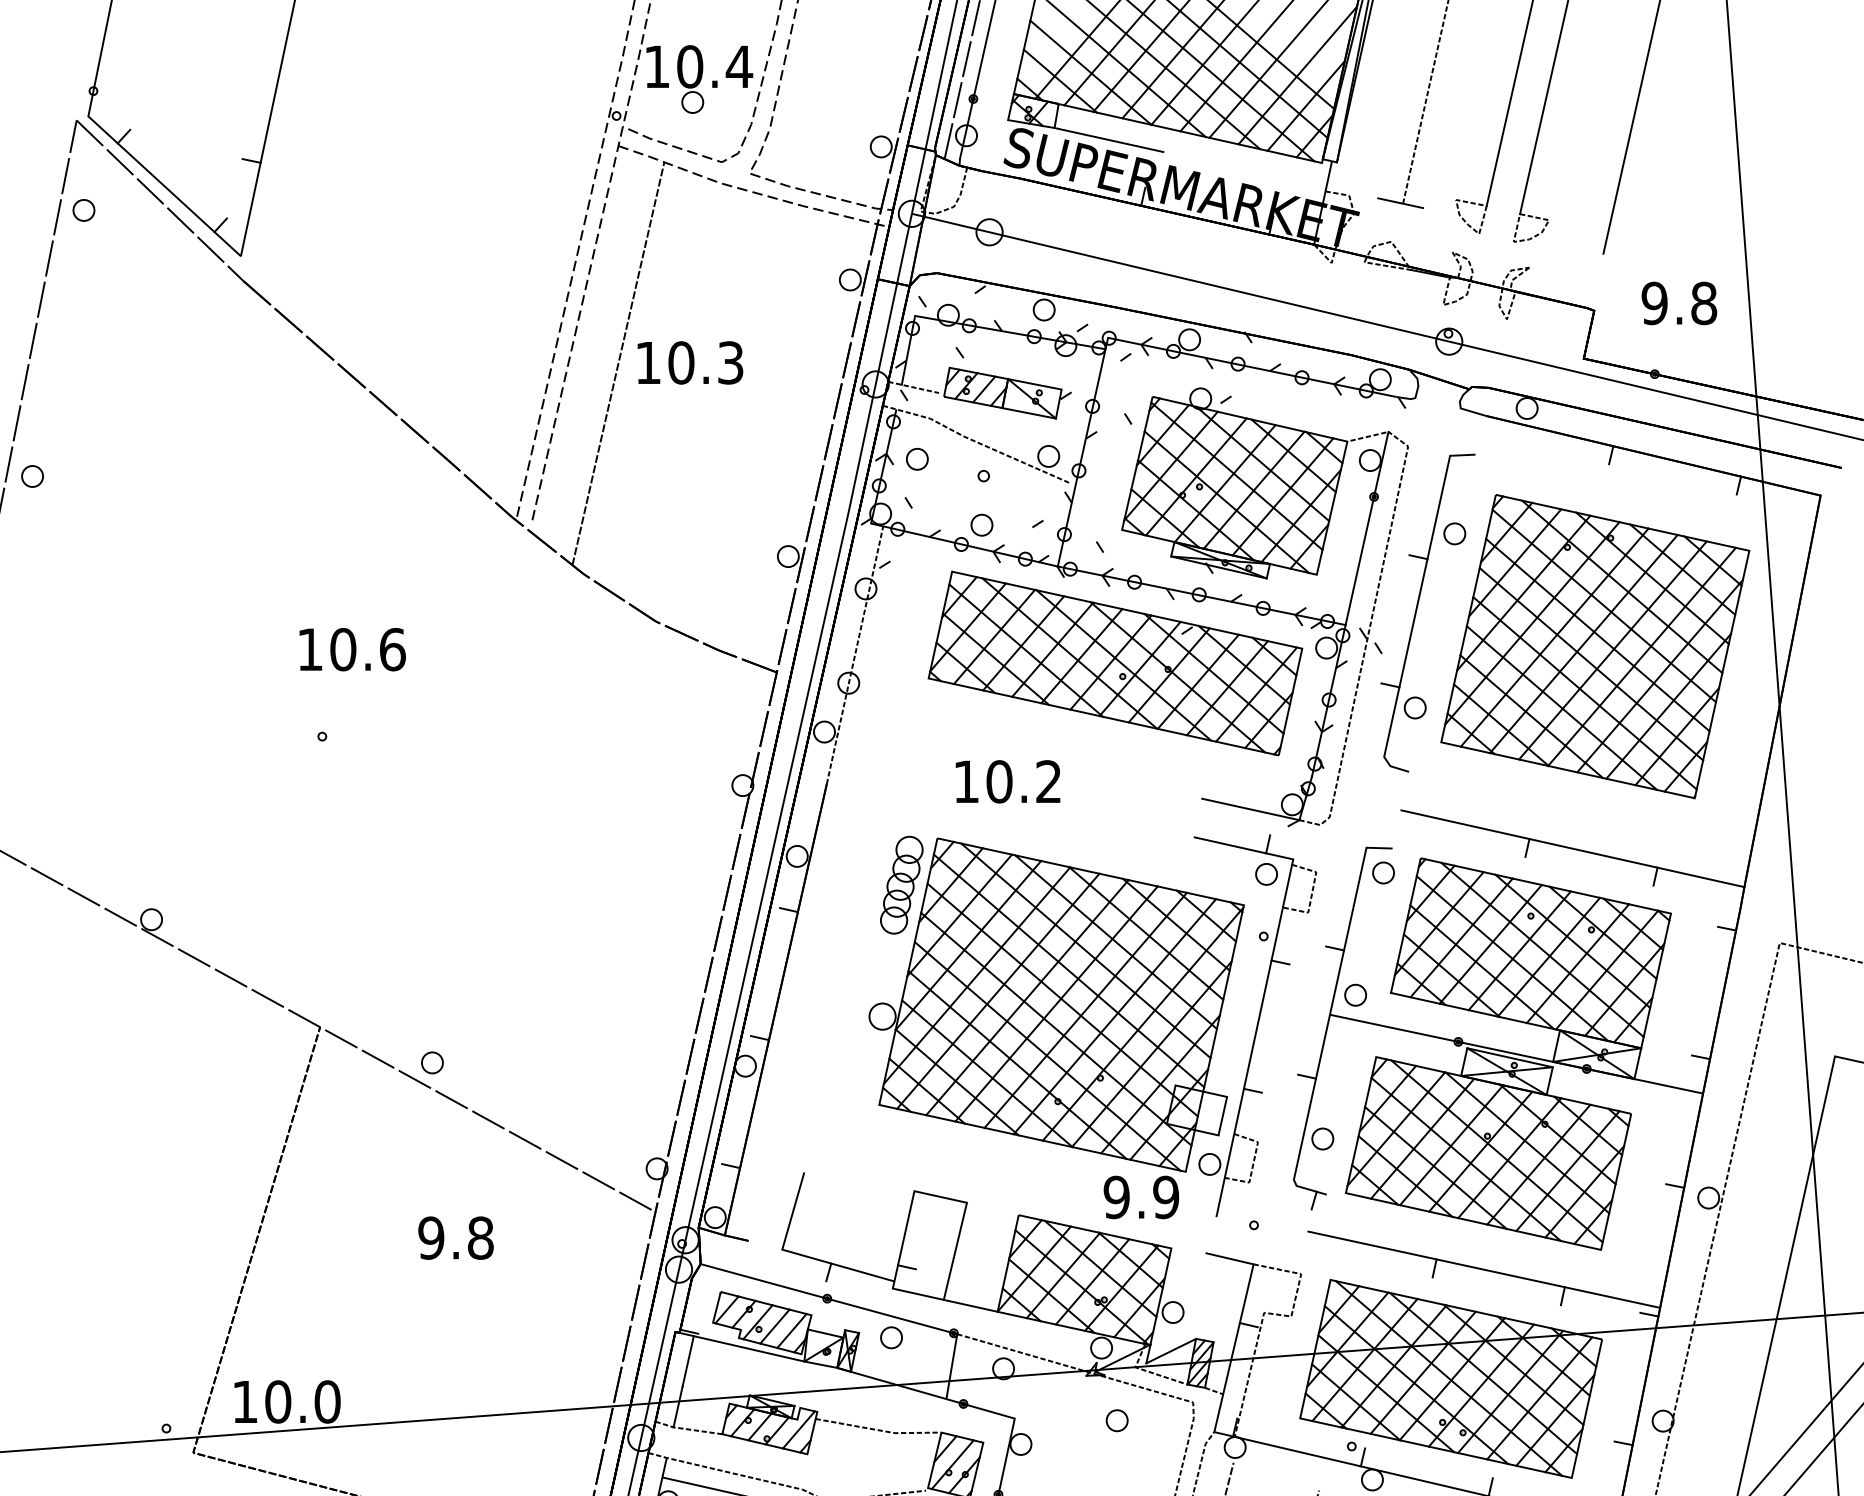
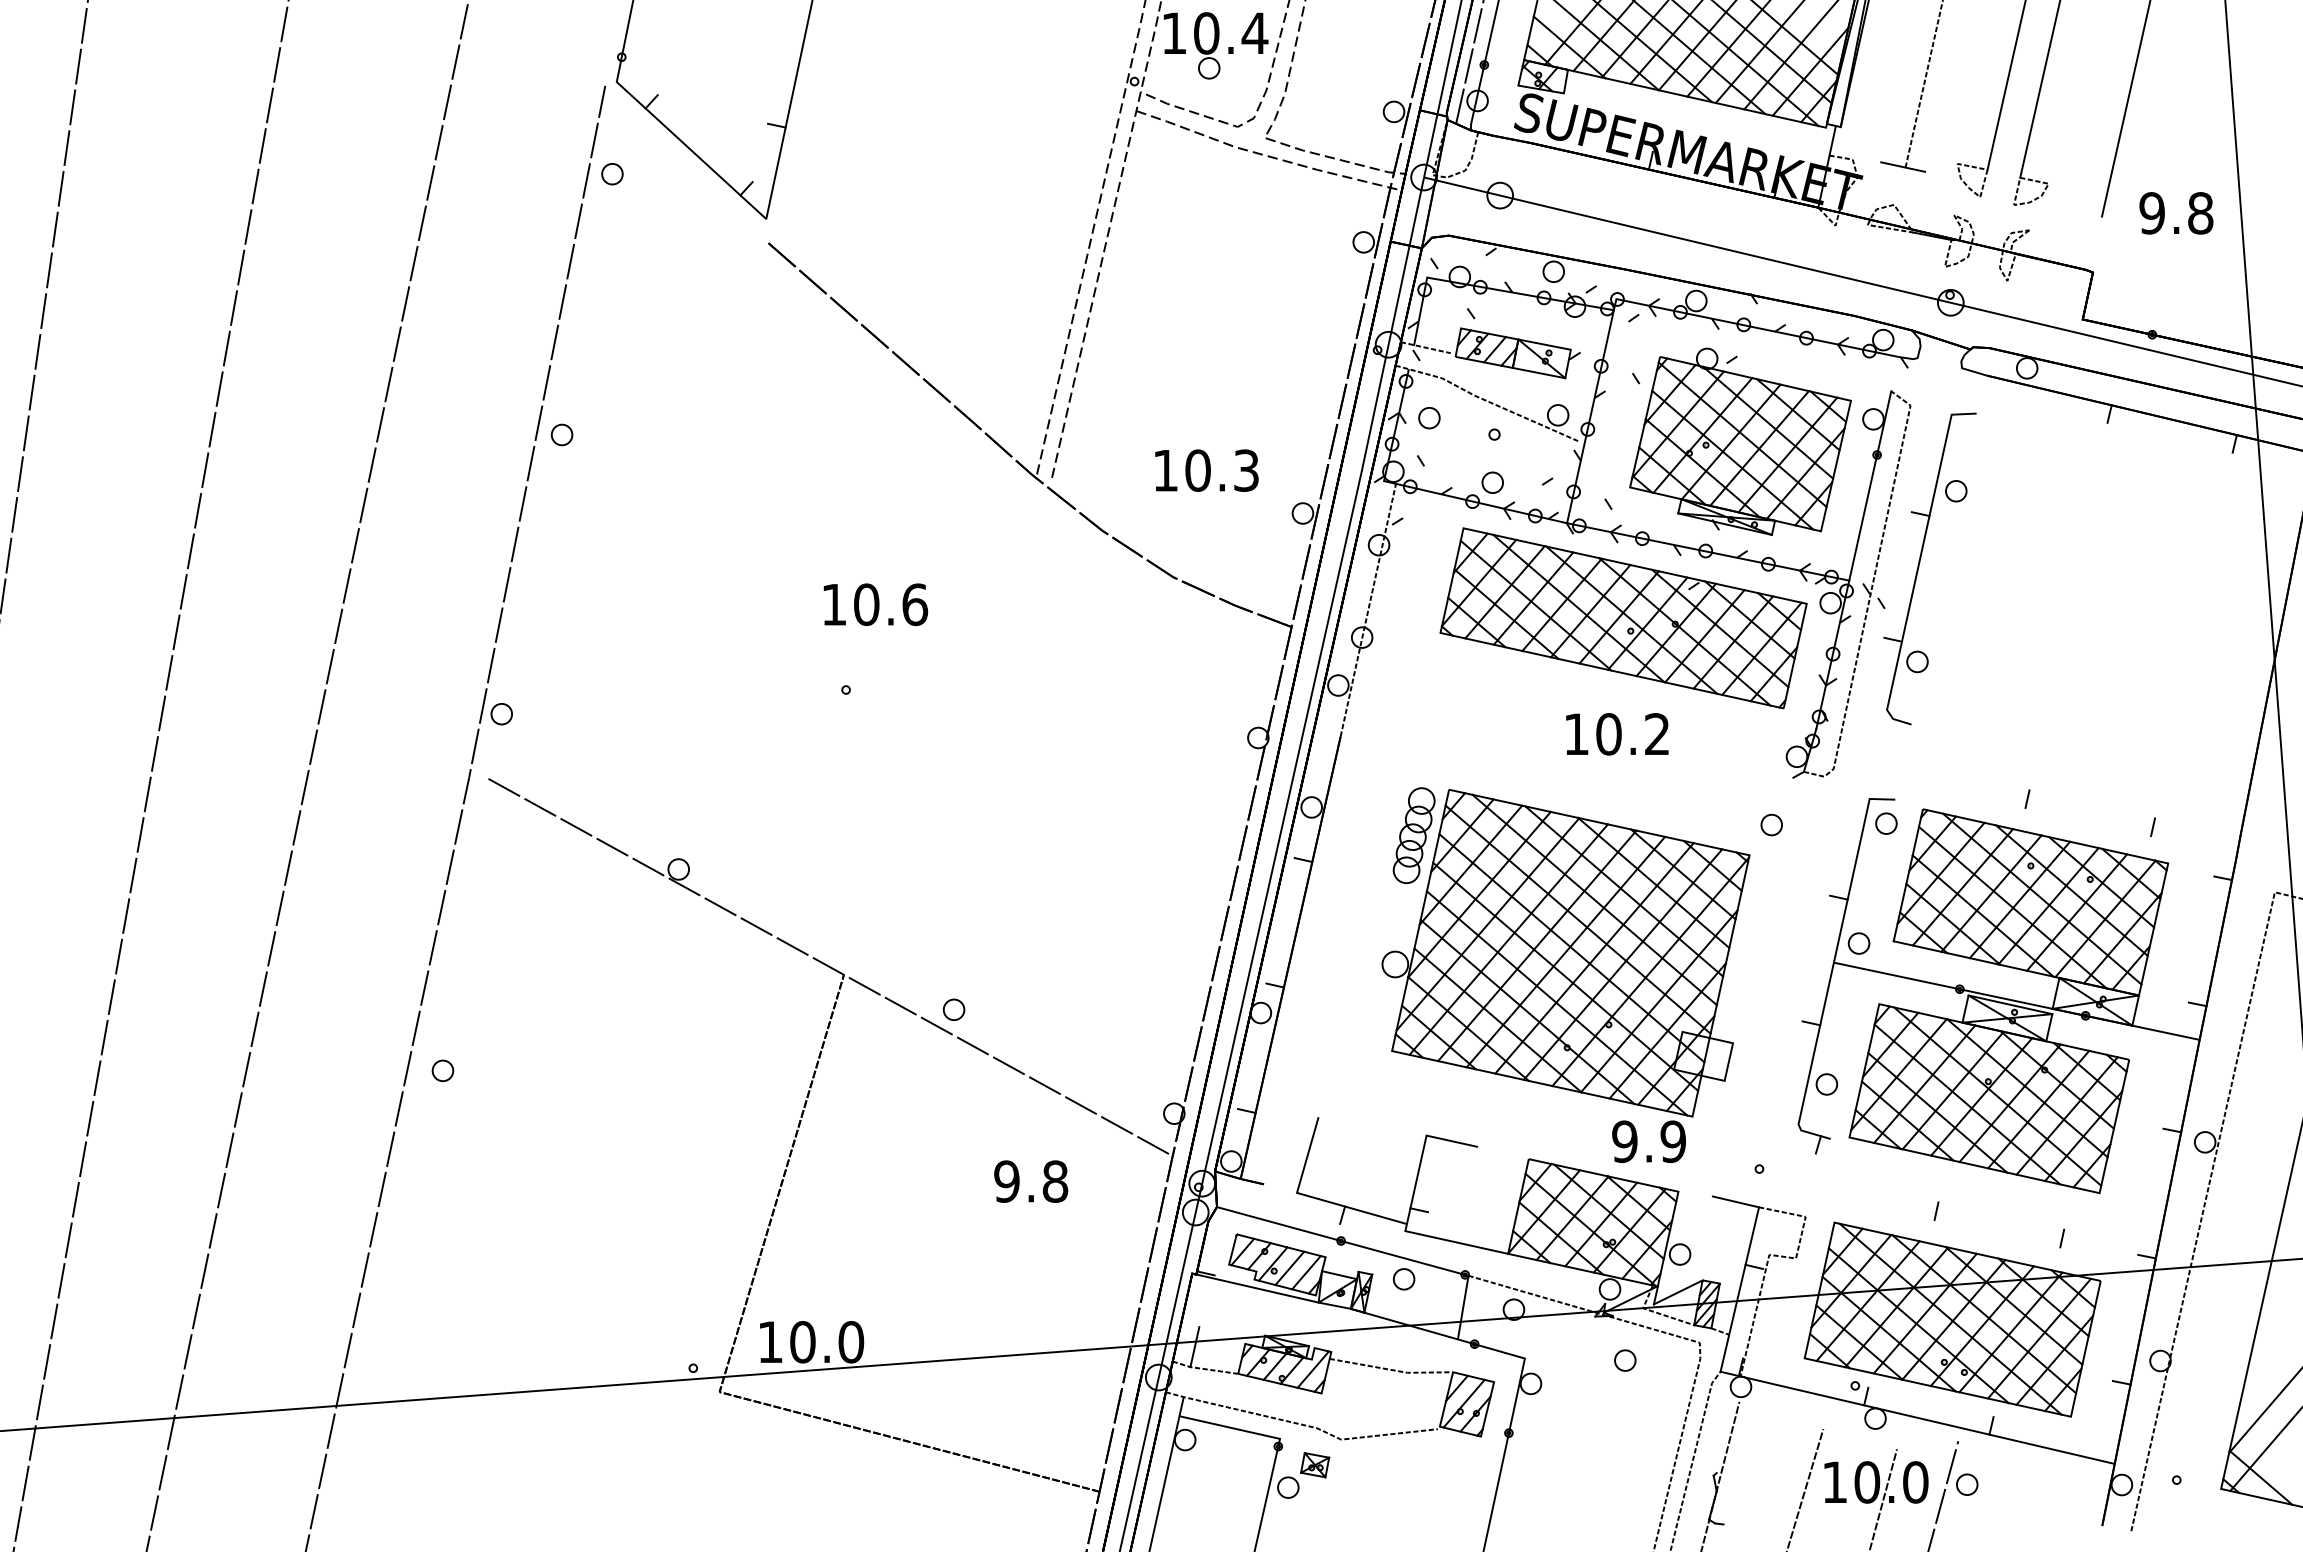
line: (1108, 139) -> (1616, 104), removed
line: (159, 200) -> (686, 164), removed
text: (1679, 303) -> (2176, 213), moved
line: (618, 362) -> (1136, 323), removed
text: (689, 362) -> (1206, 470), moved
line: (1369, 436) -> (1872, 395), removed
part: (1594, 646) -> (2093, 601), removed
text: (1008, 782) -> (1617, 734), moved
line: (1249, 808) -> (1755, 760), removed
line: (1572, 848) -> (2071, 799), removed
part: (1255, 1025) -> (1760, 973), removed
text: (456, 1238) -> (1031, 1181), moved
line: (955, 1251) -> (1466, 1194), removed
line: (1483, 1269) -> (1984, 1212), removed
line: (687, 1361) -> (1204, 1302), removed

